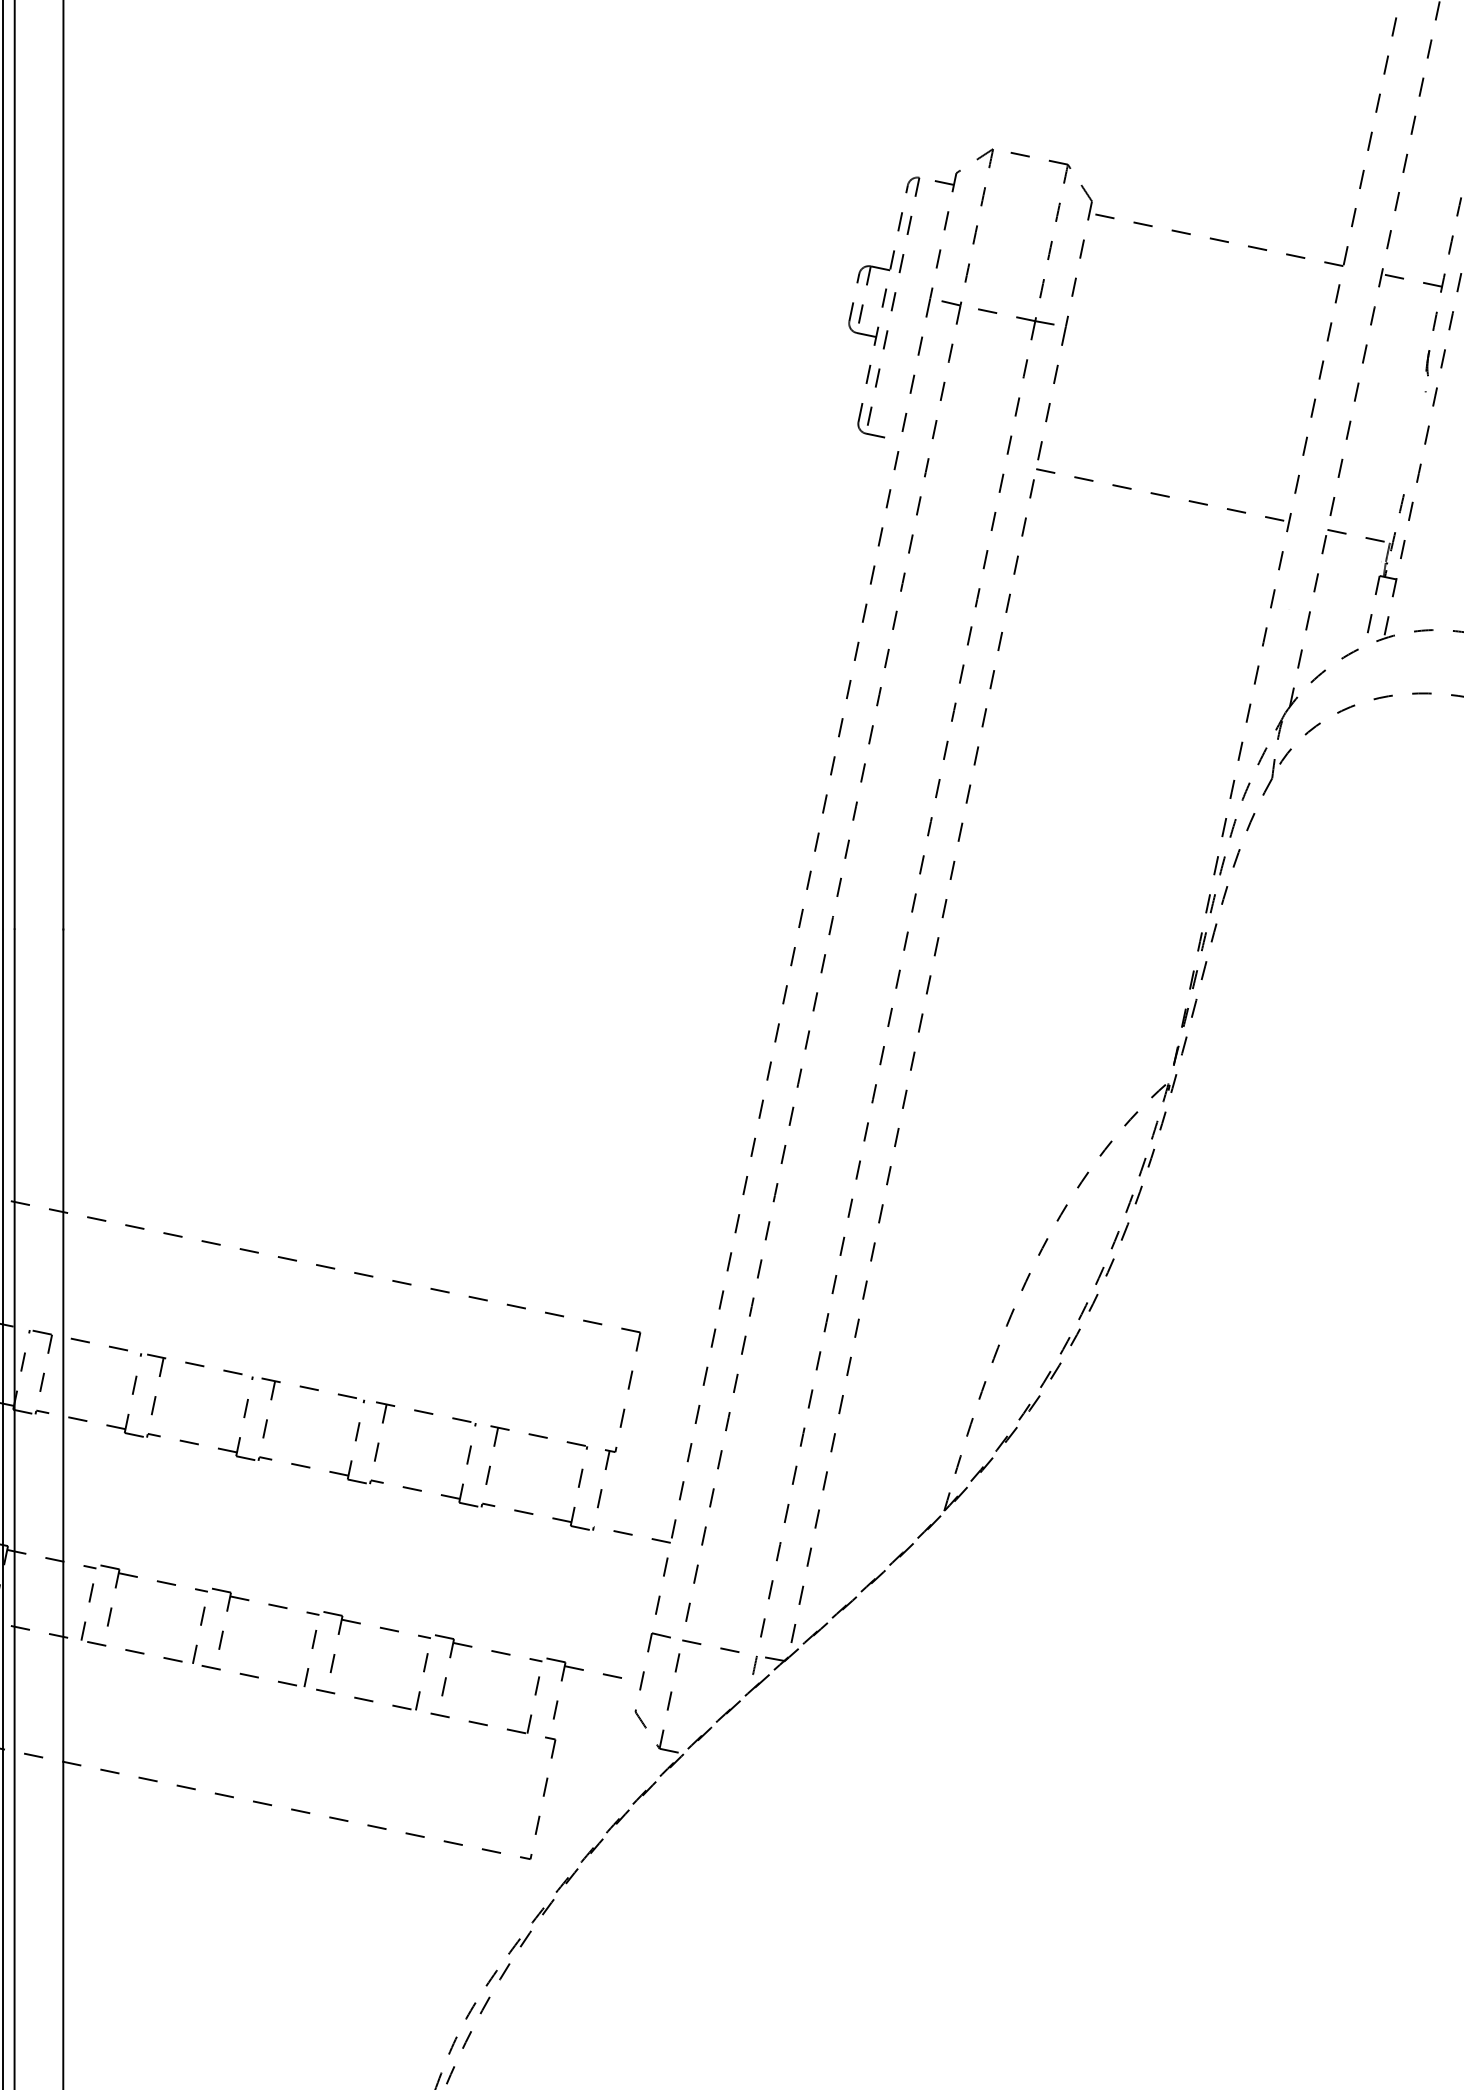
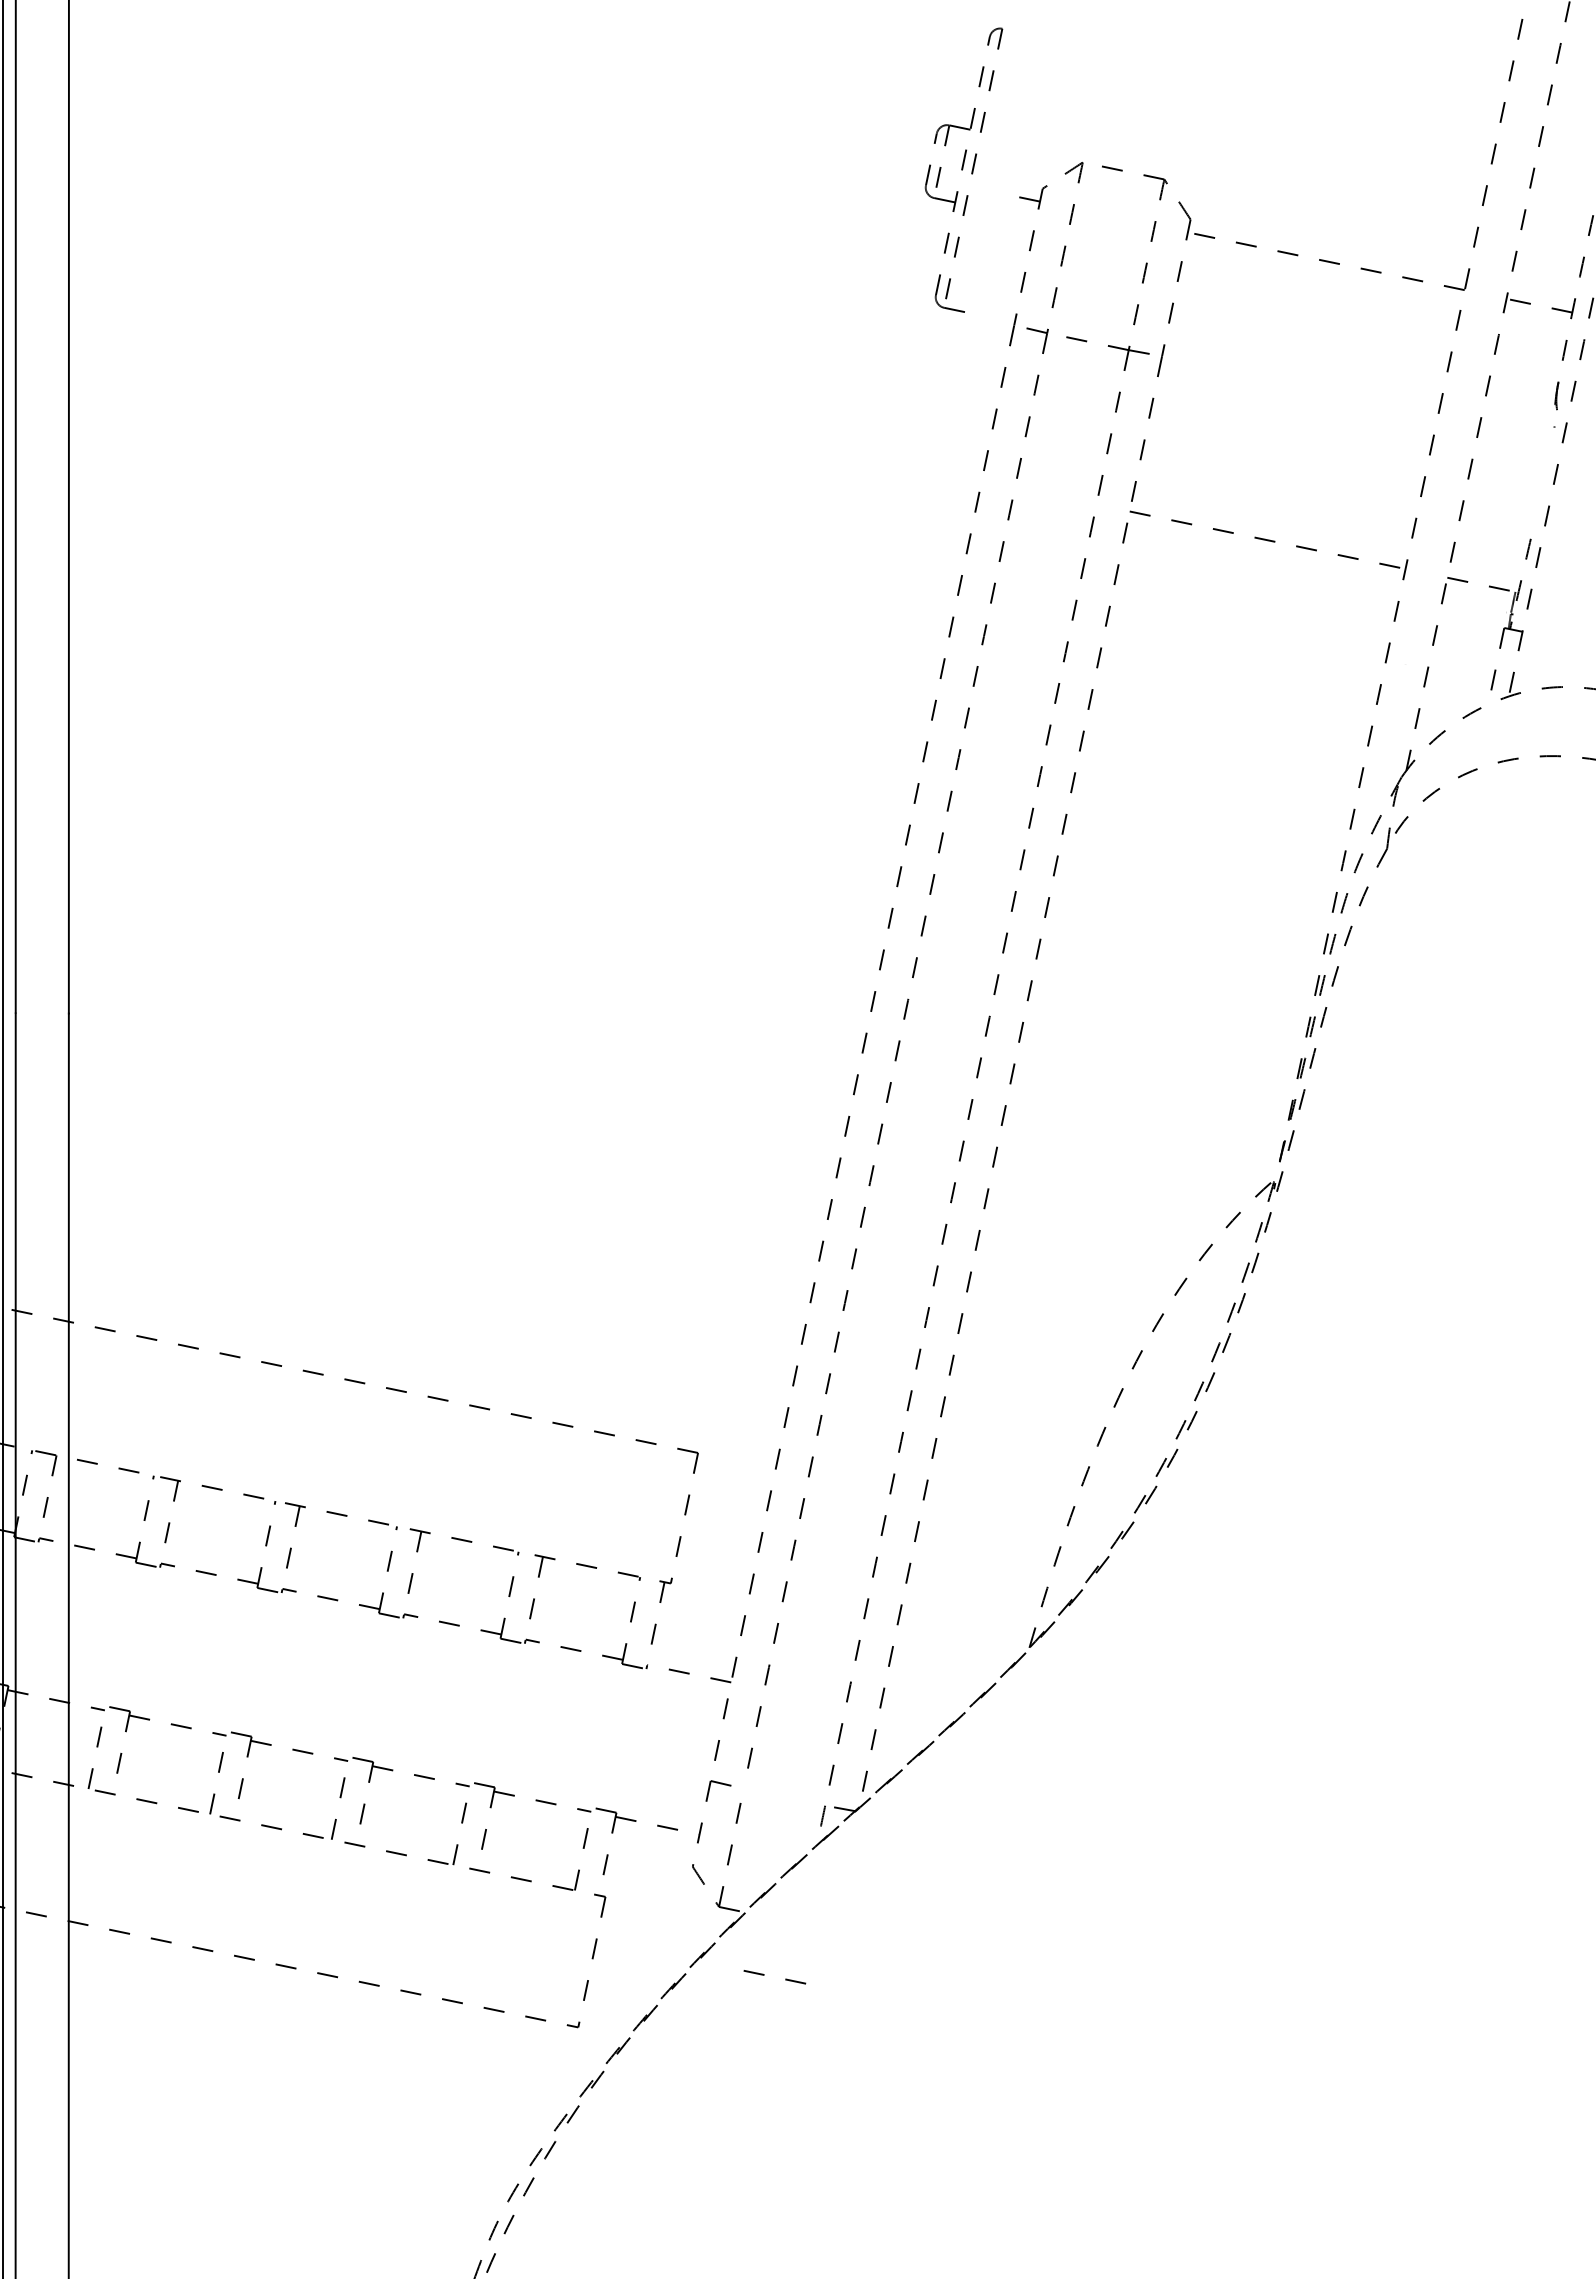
part: (883, 306) -> (963, 169), moved
line: (701, 1644) -> (764, 1975), moved

